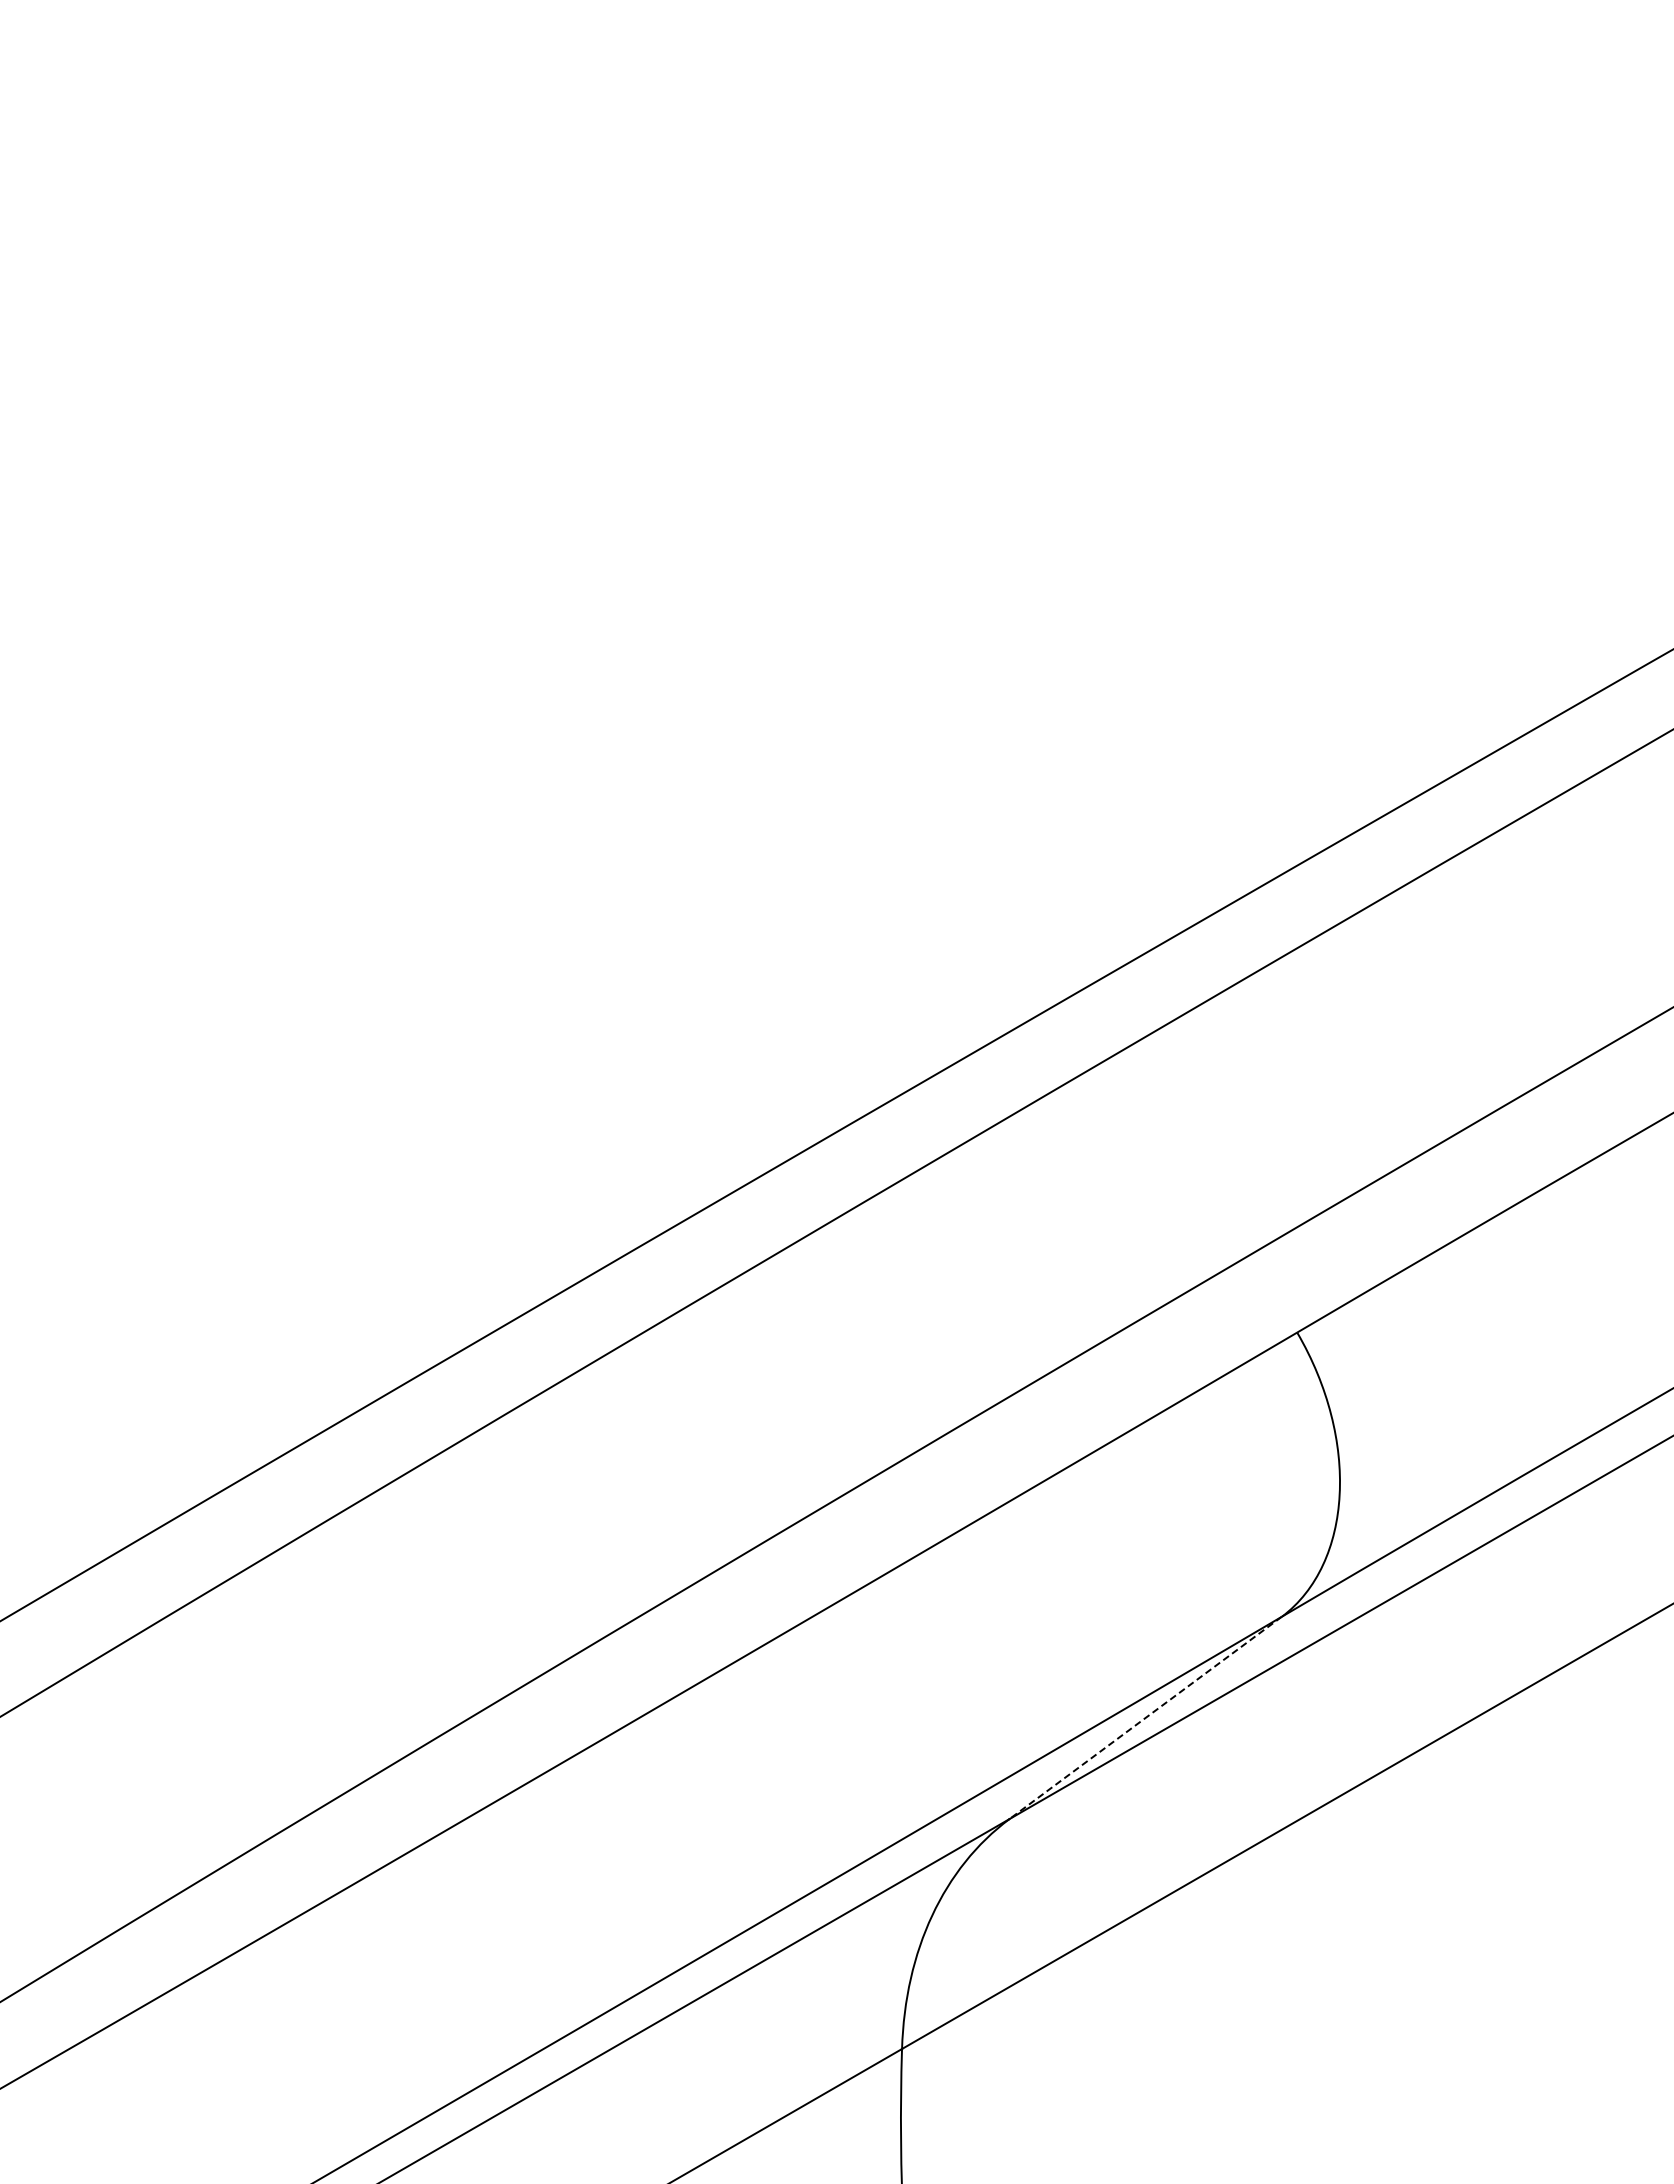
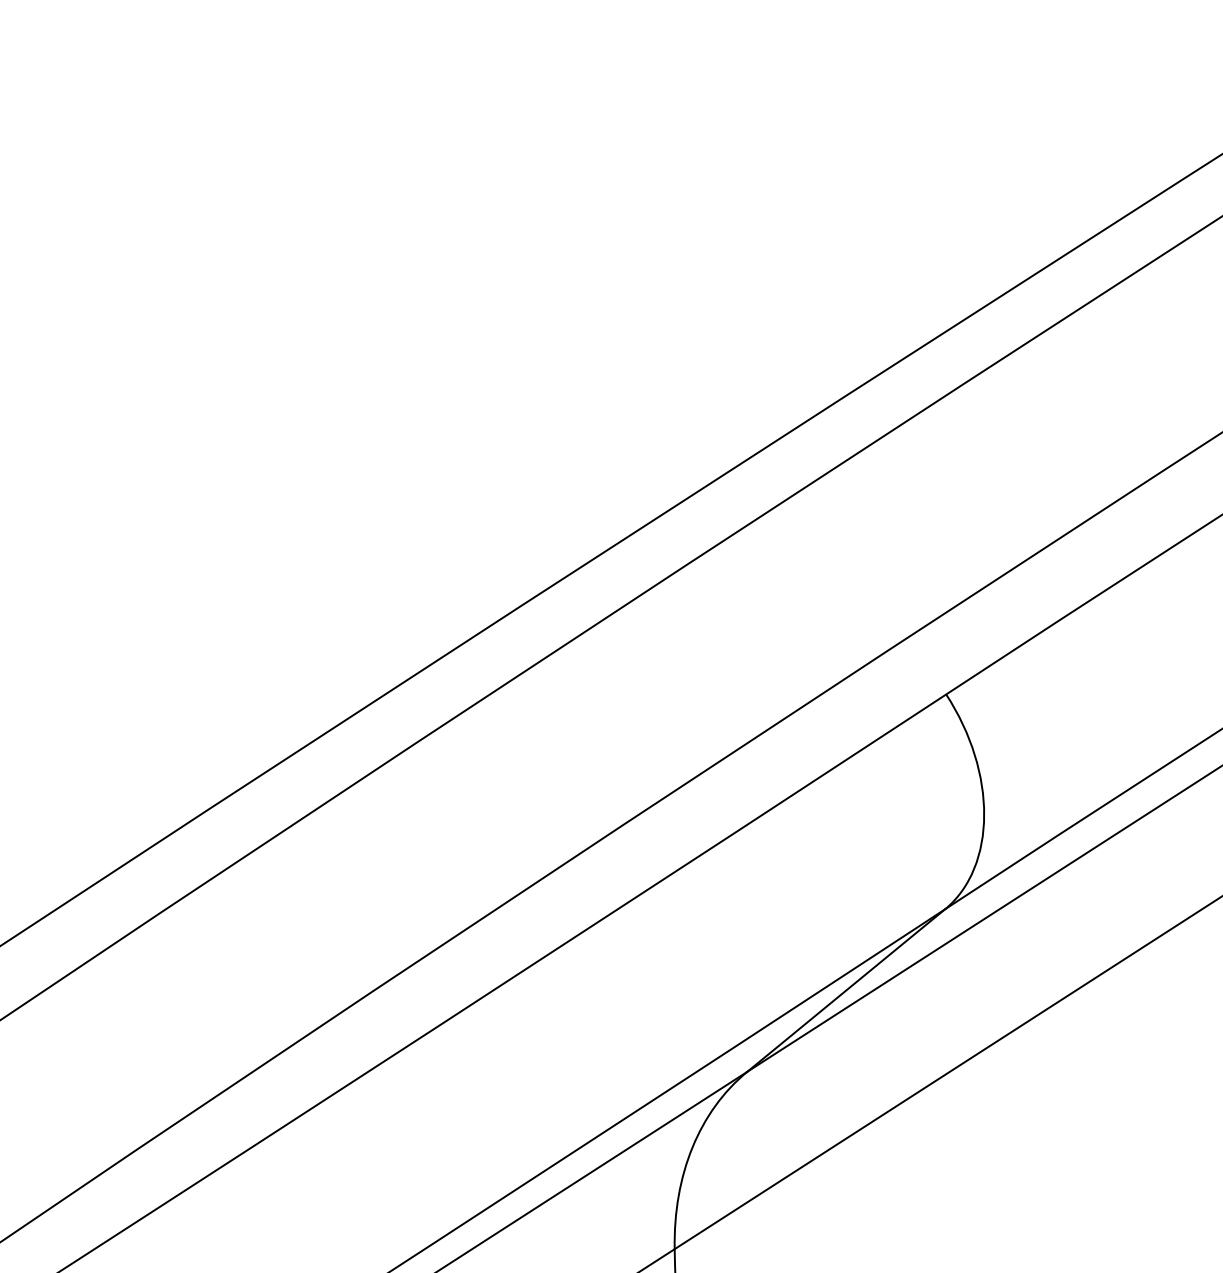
line: (1145, 1717) -> (846, 990), dashed -> solid

